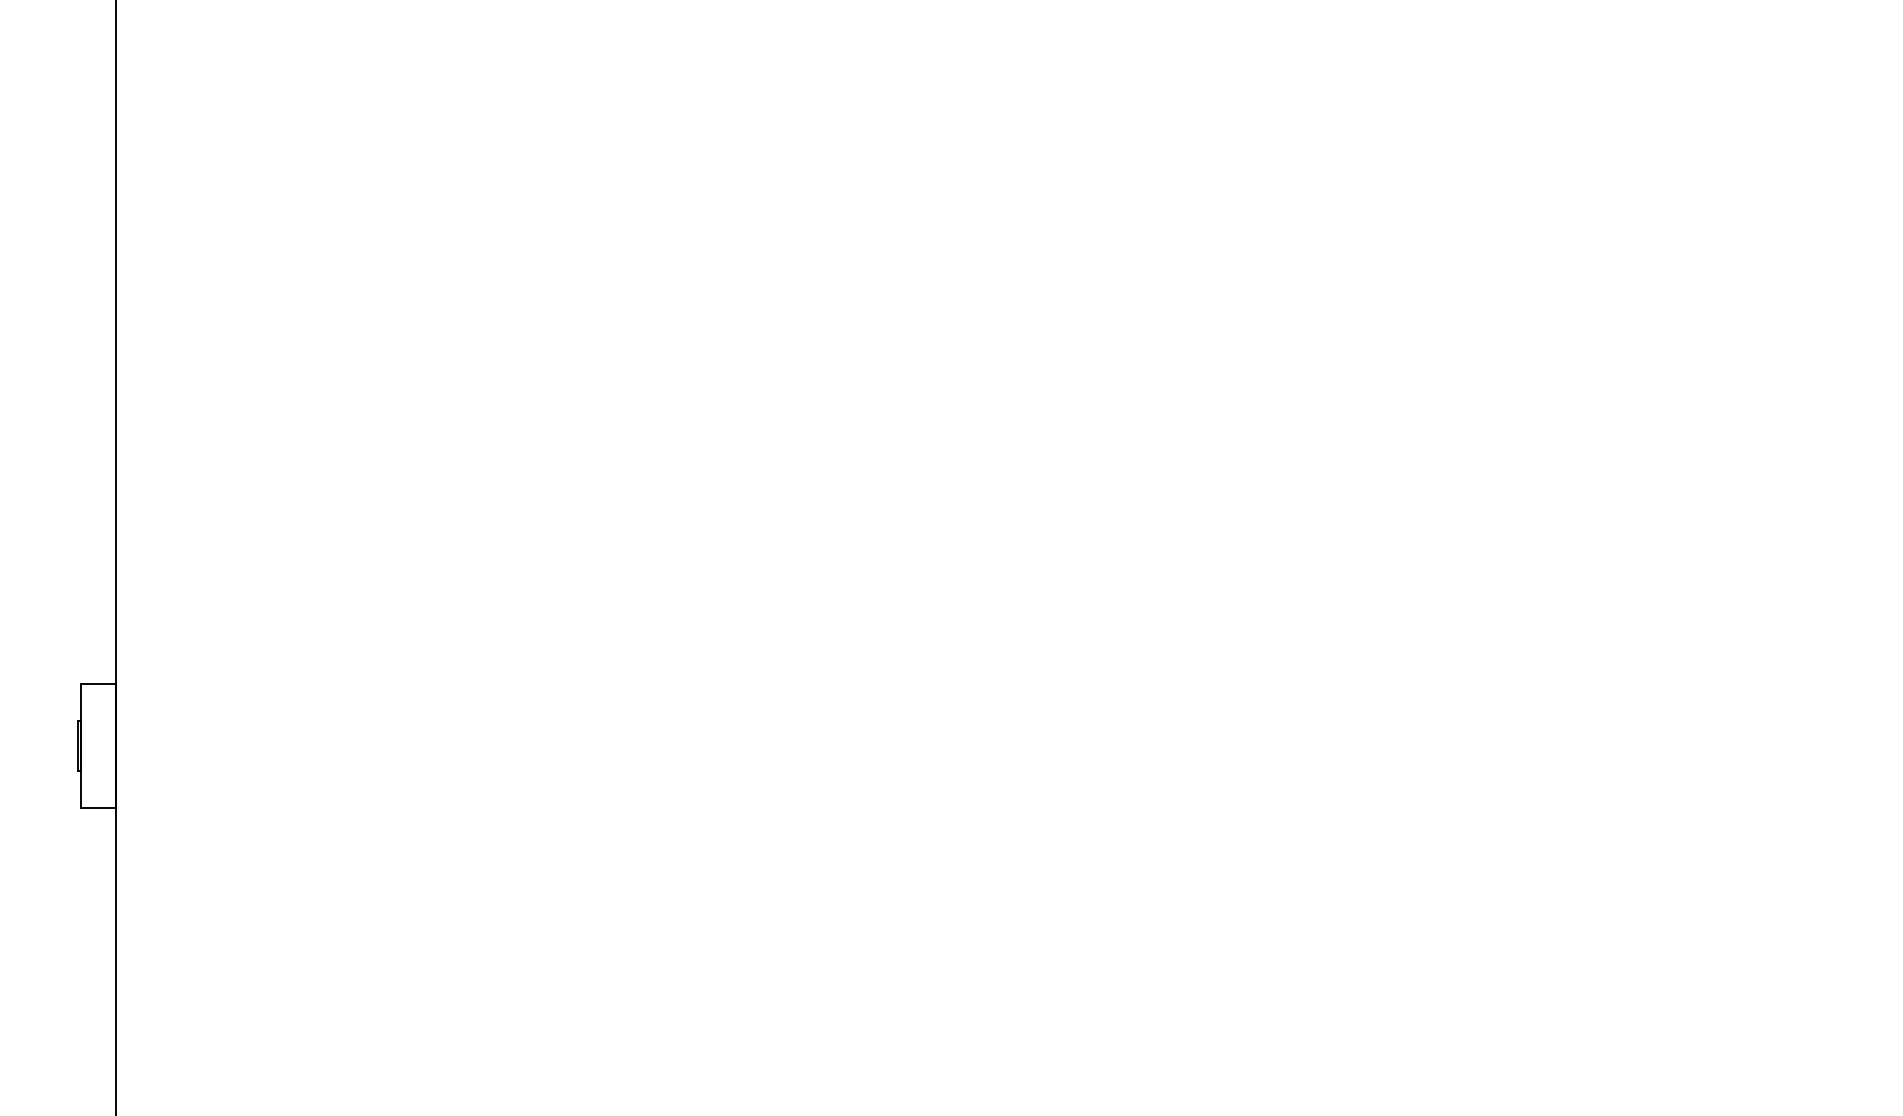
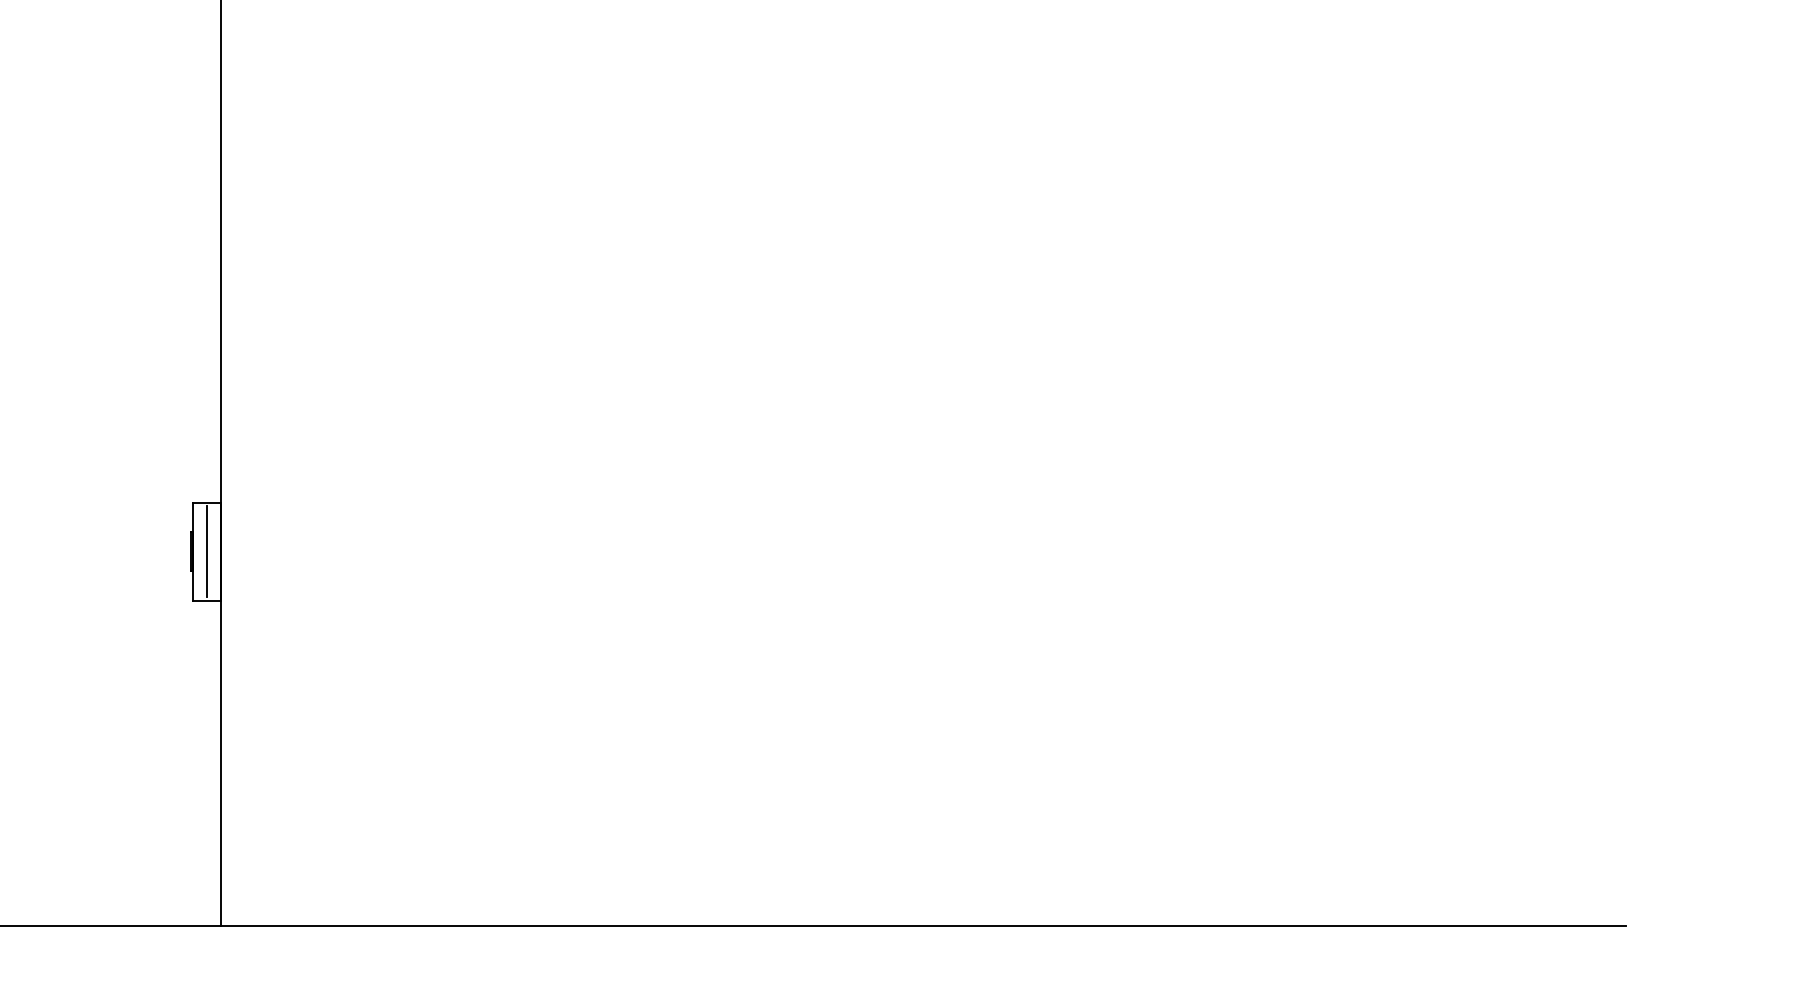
line: (99, 745) -> (207, 551), added

